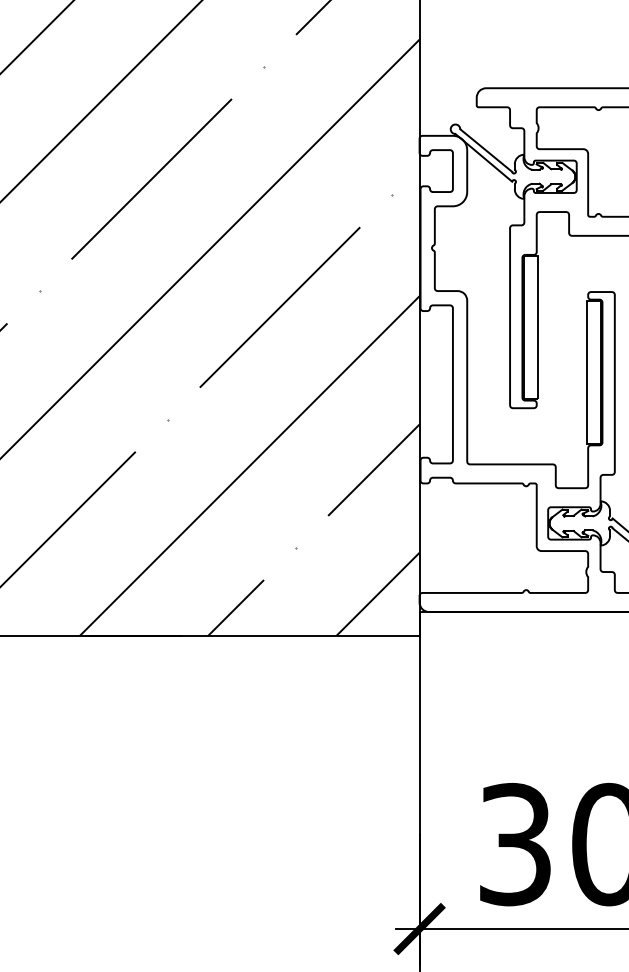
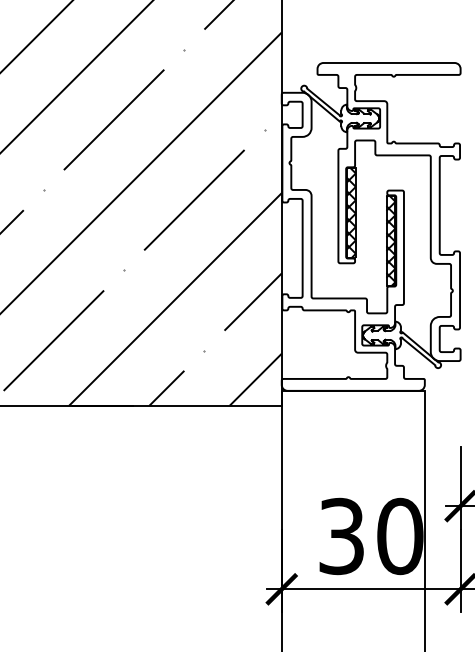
hatch: (529, 327) -> (350, 212), added
hatch: (593, 371) -> (390, 240), added

